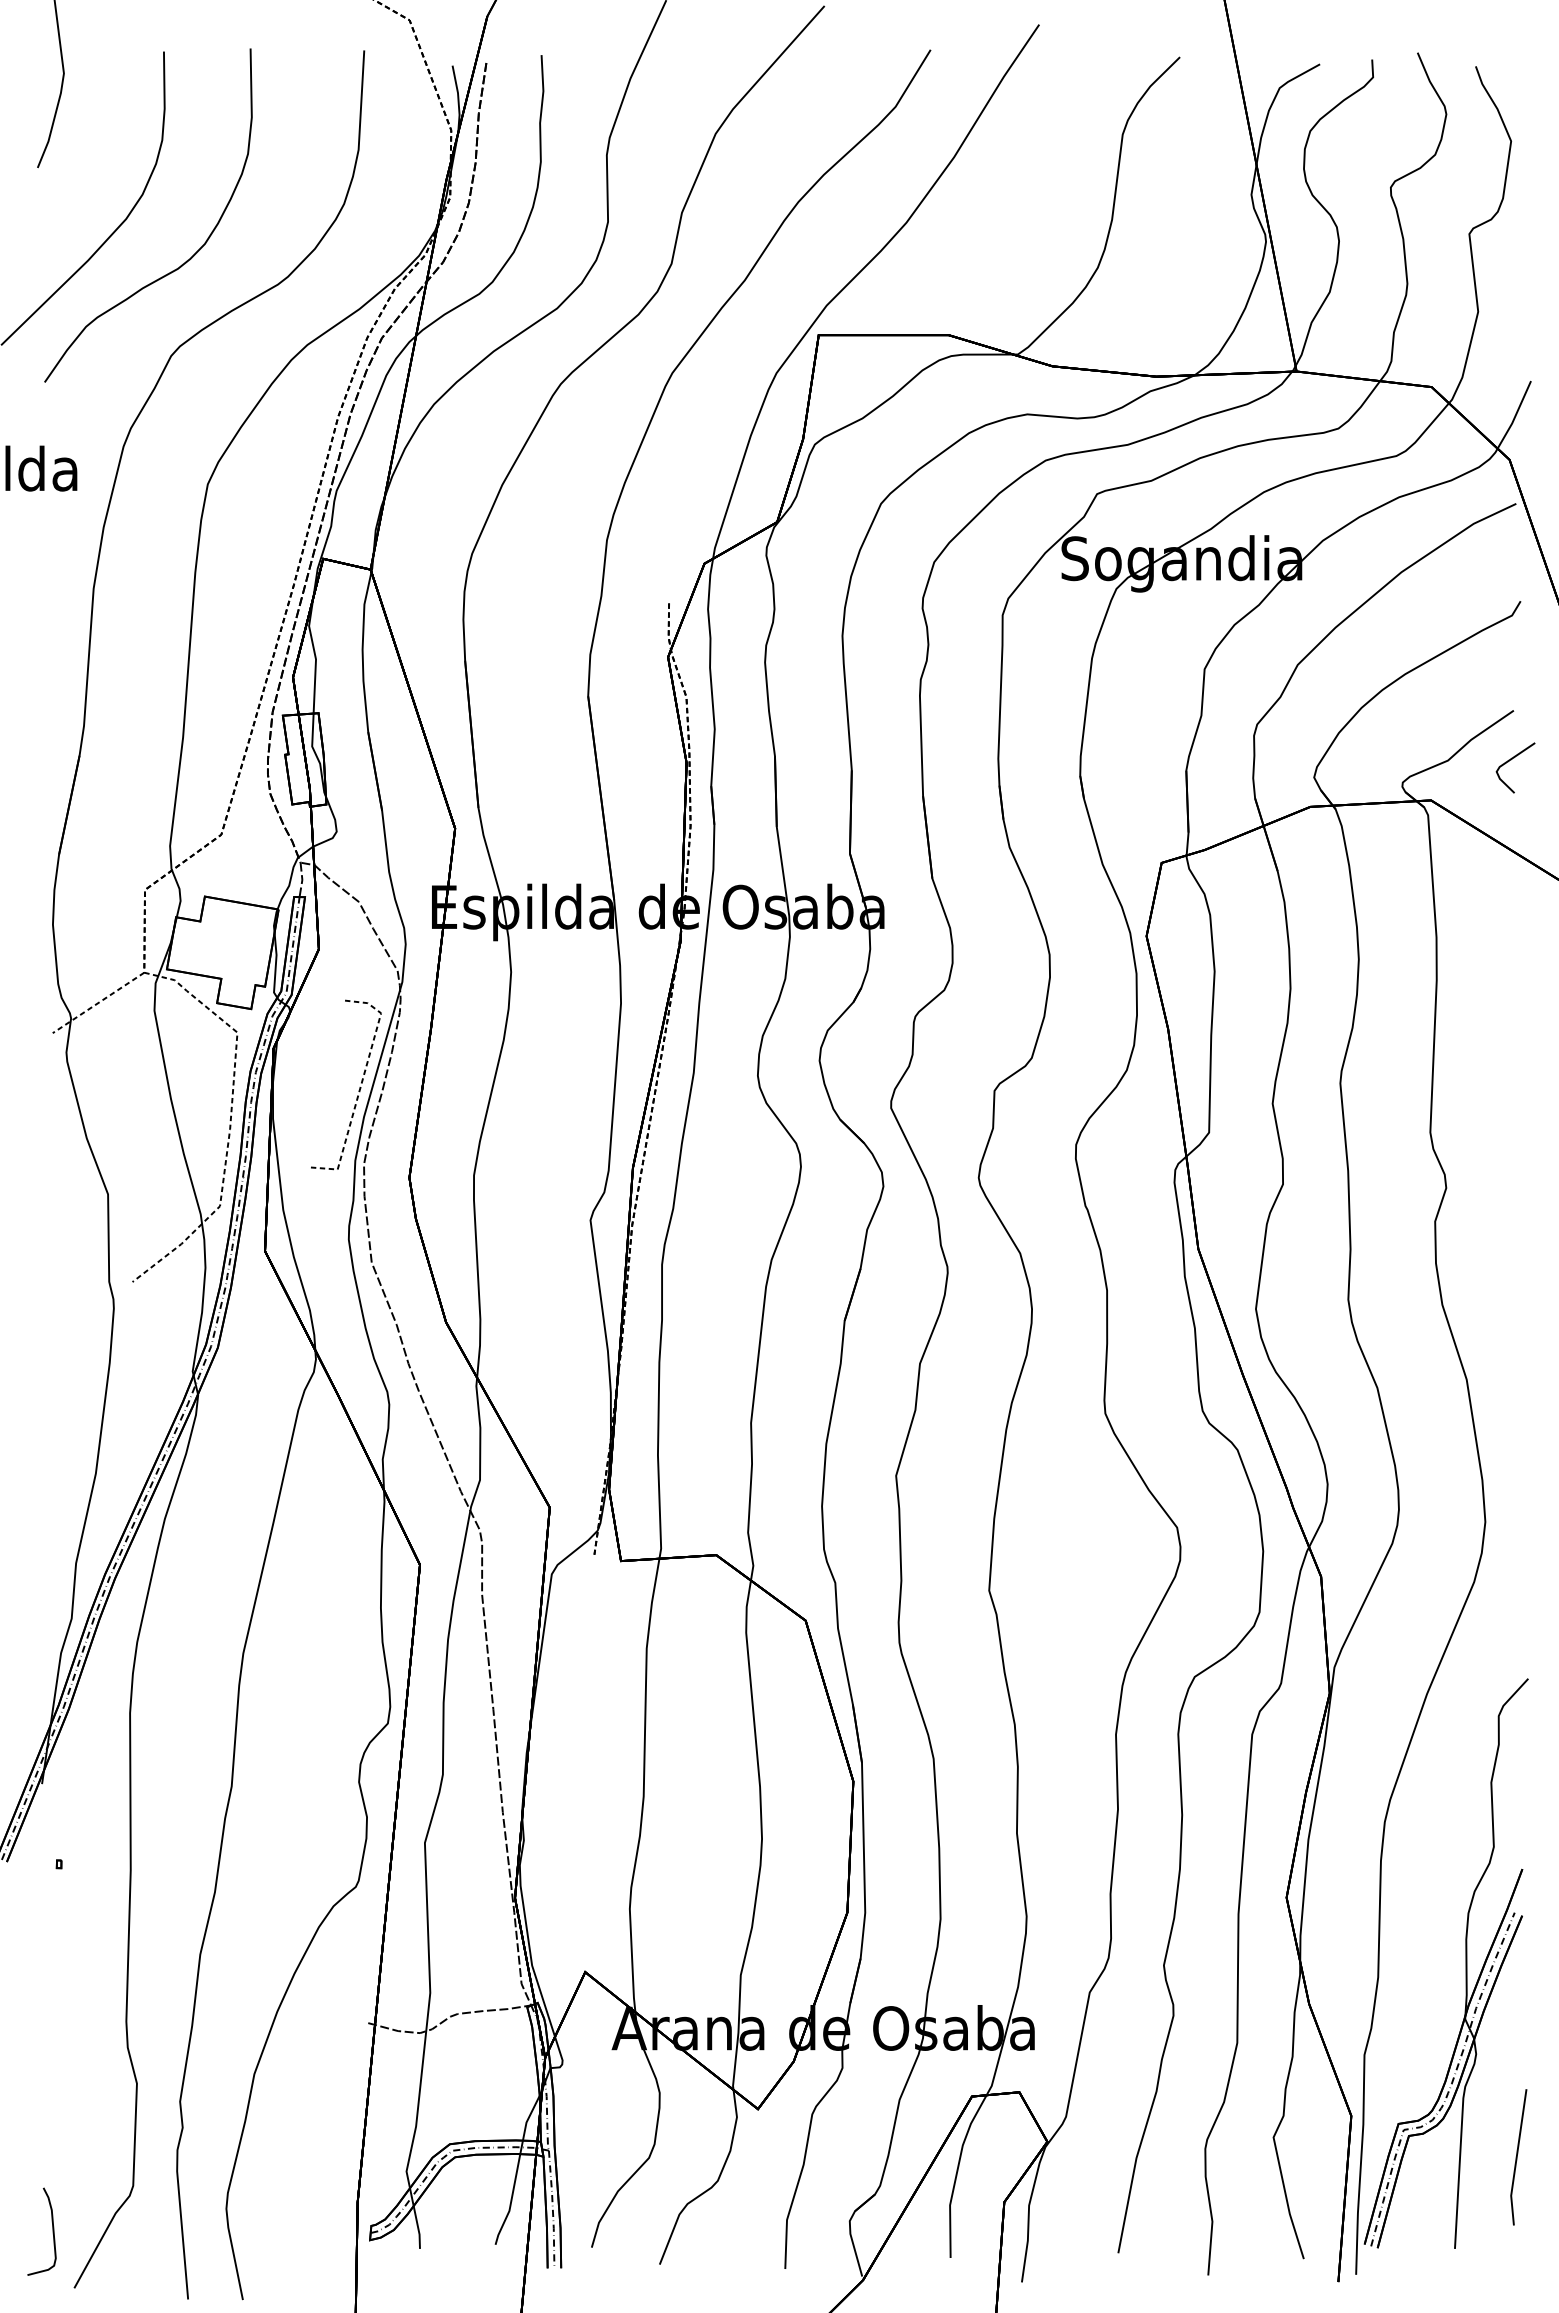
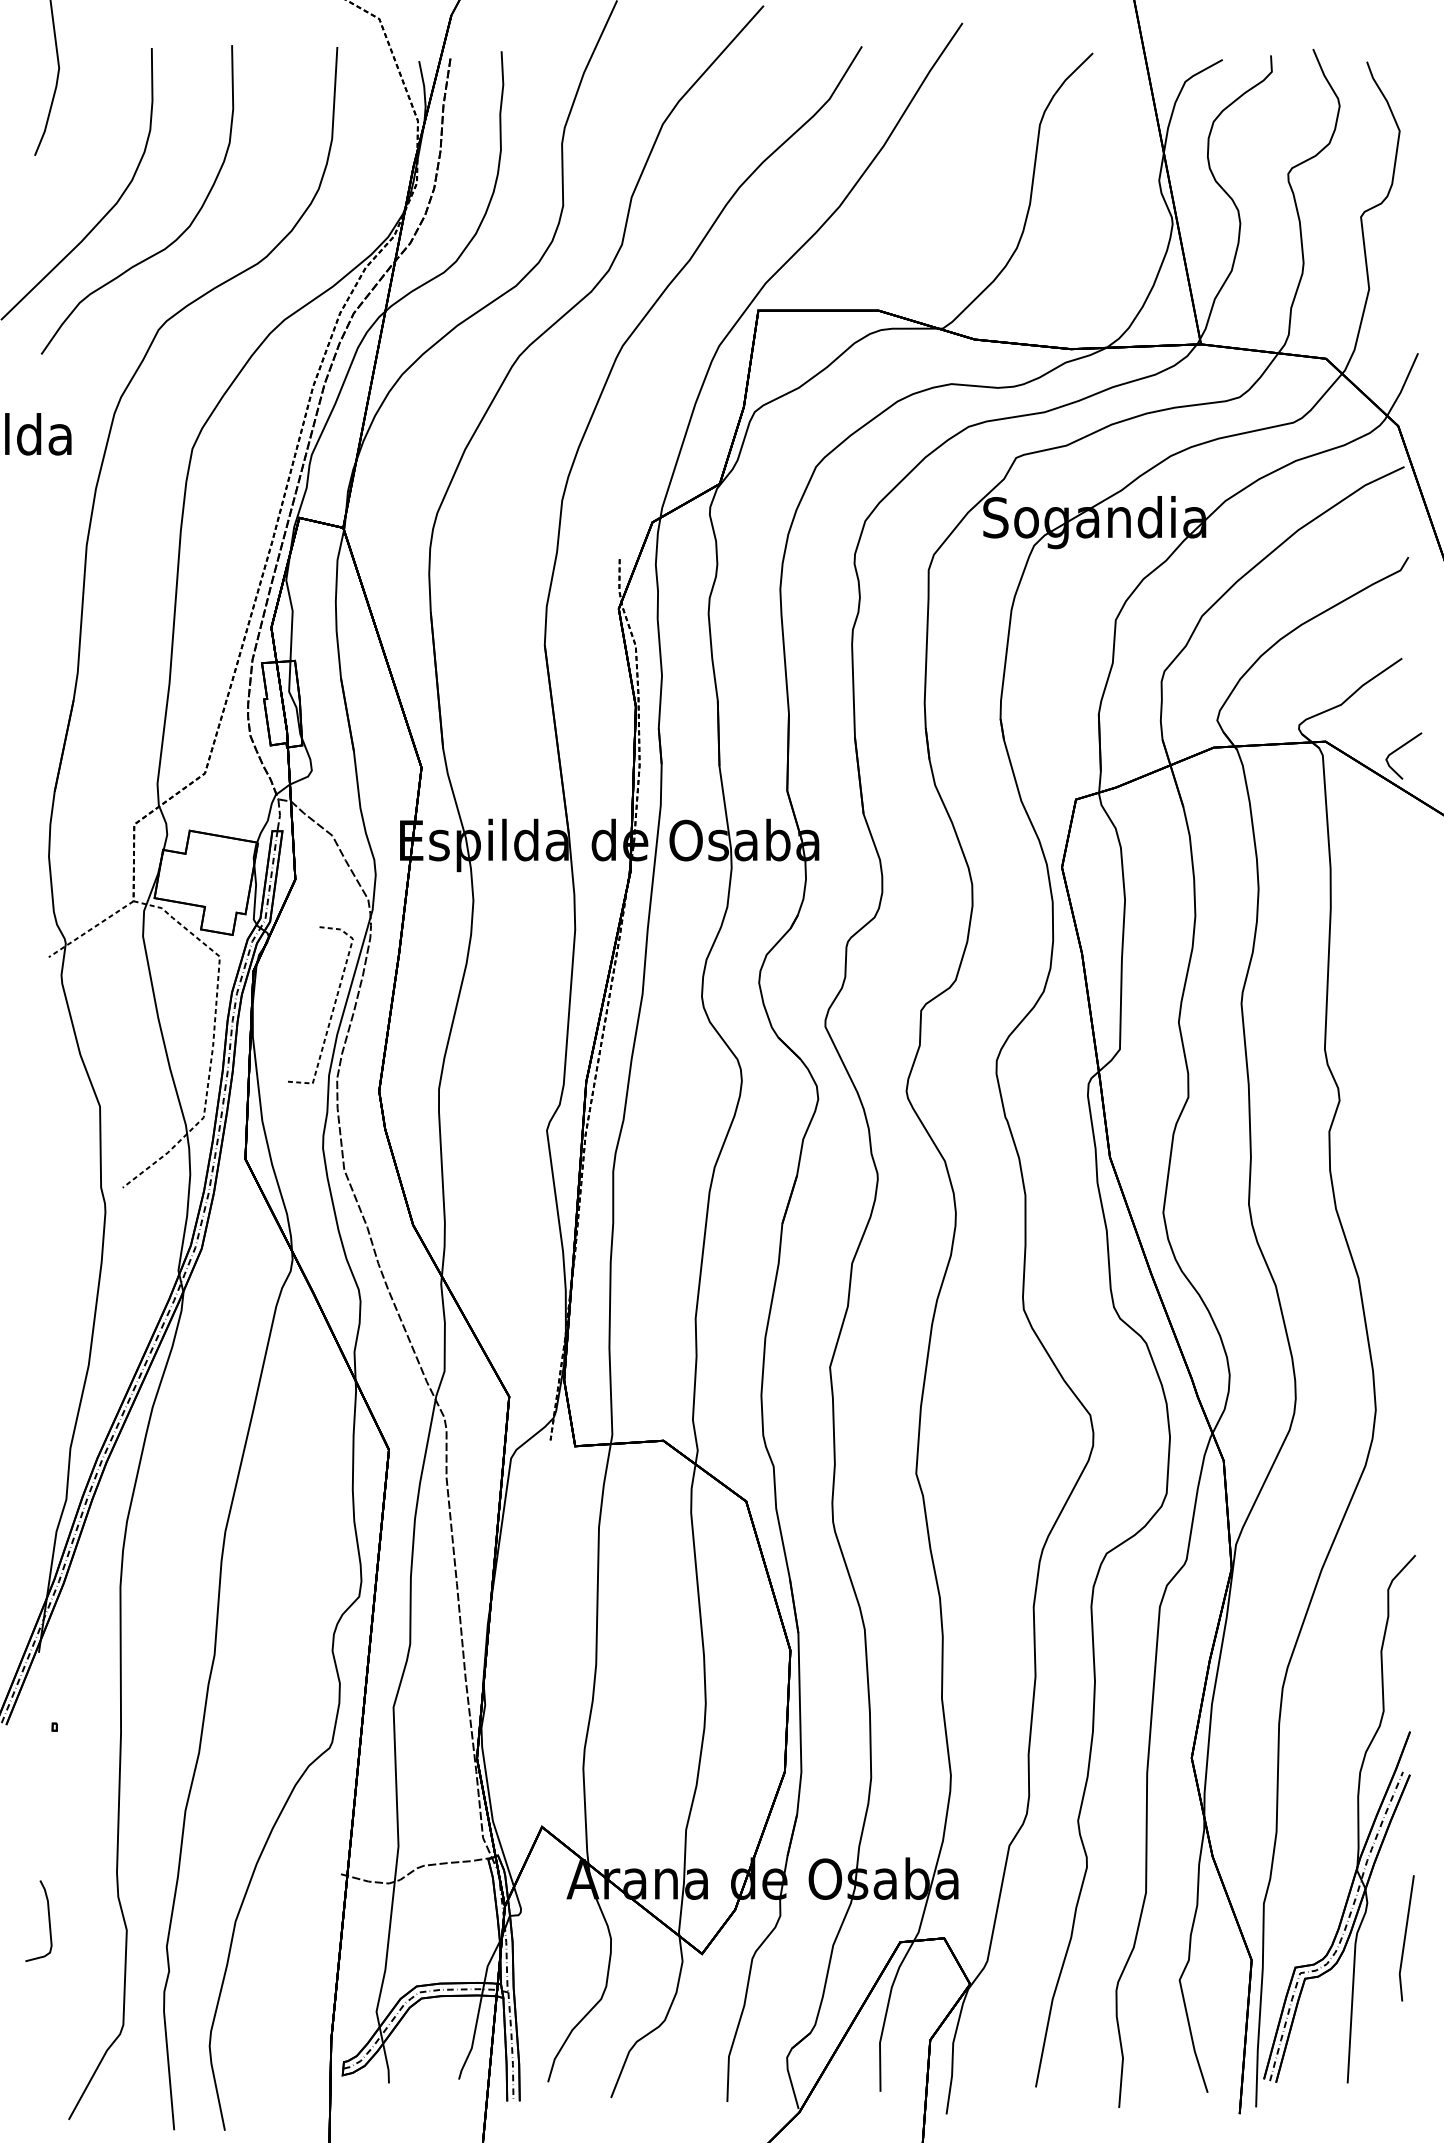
line: (1511, 760) -> (1400, 749), moved
line: (1517, 2157) -> (1405, 1938), moved
curve: (52, 2231) -> (48, 1920), moved

